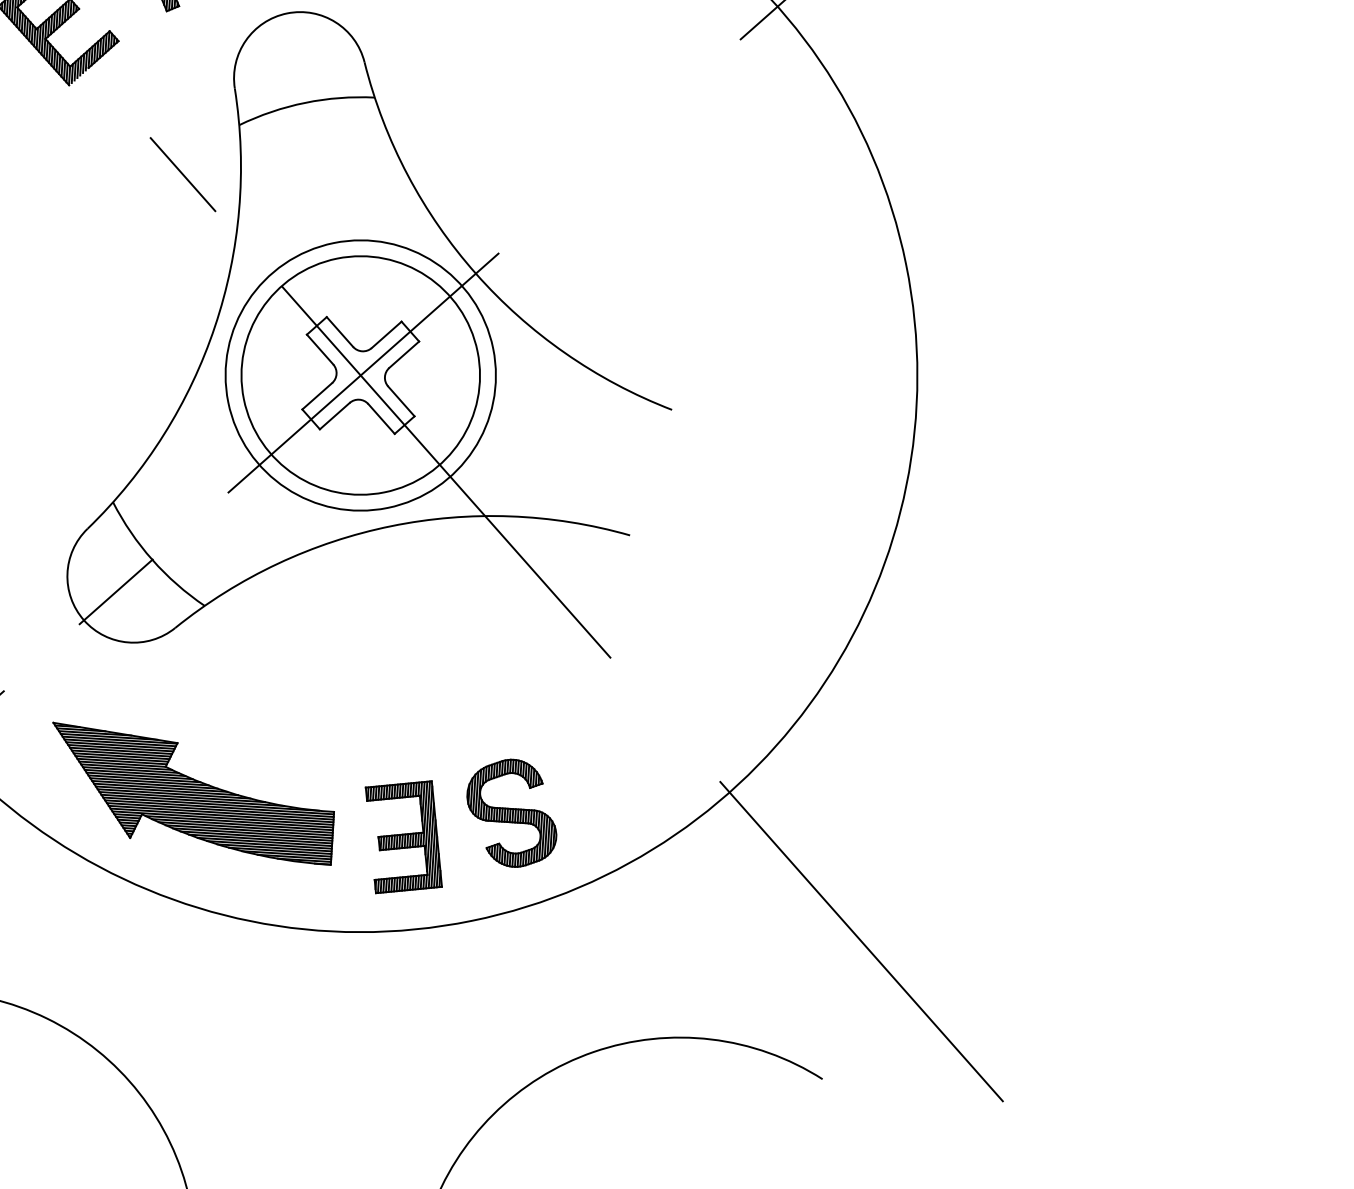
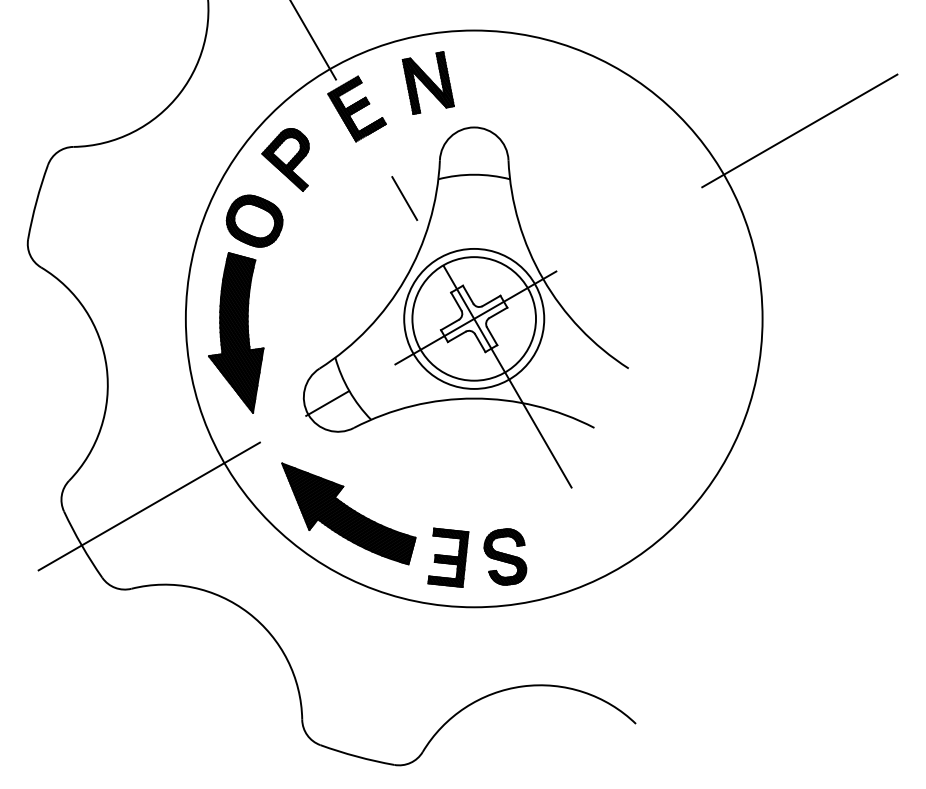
line: (860, 942) -> (669, 658), removed

